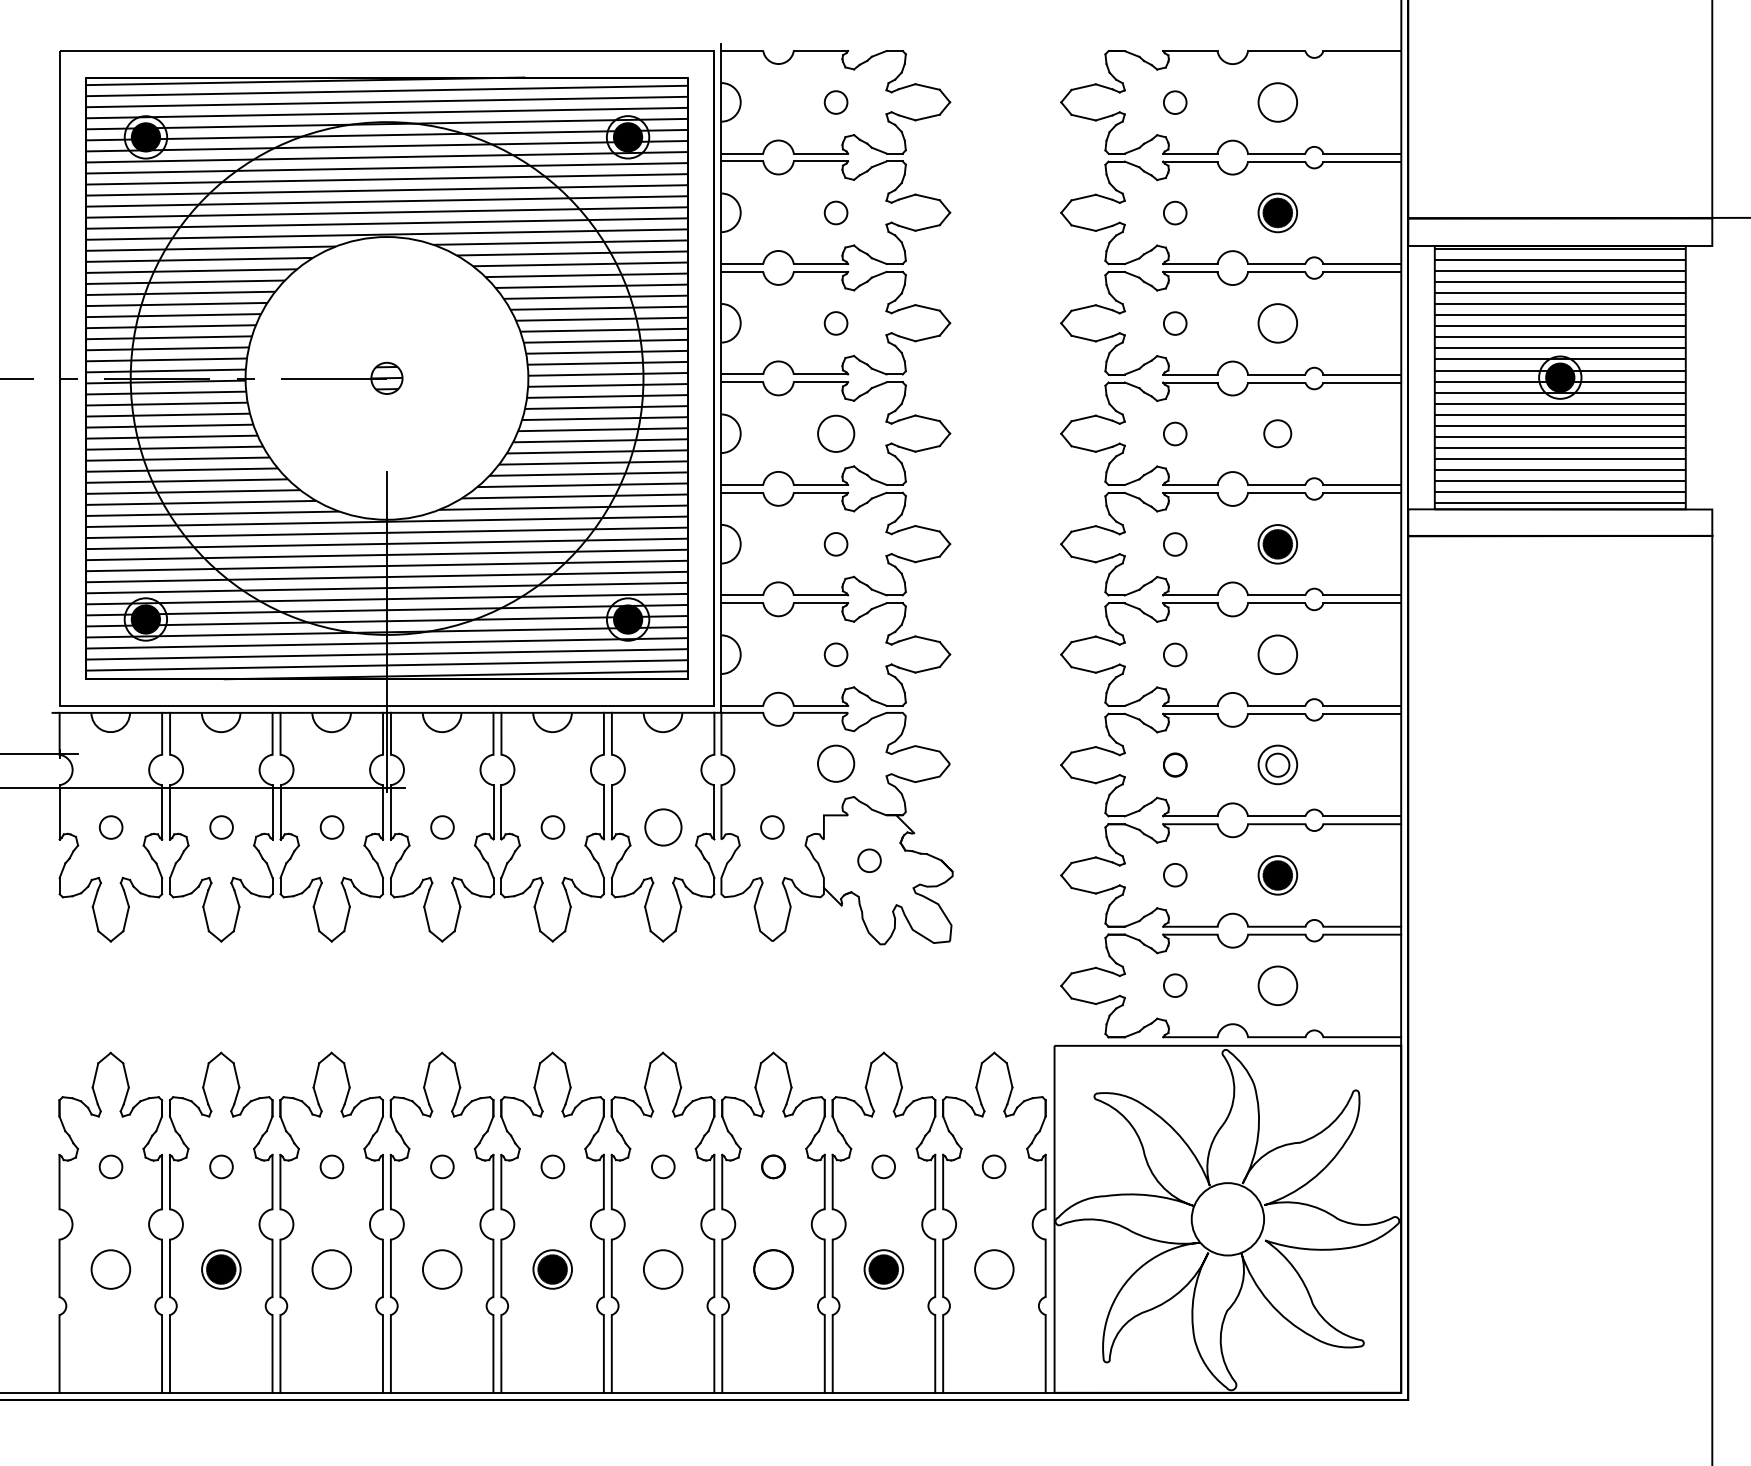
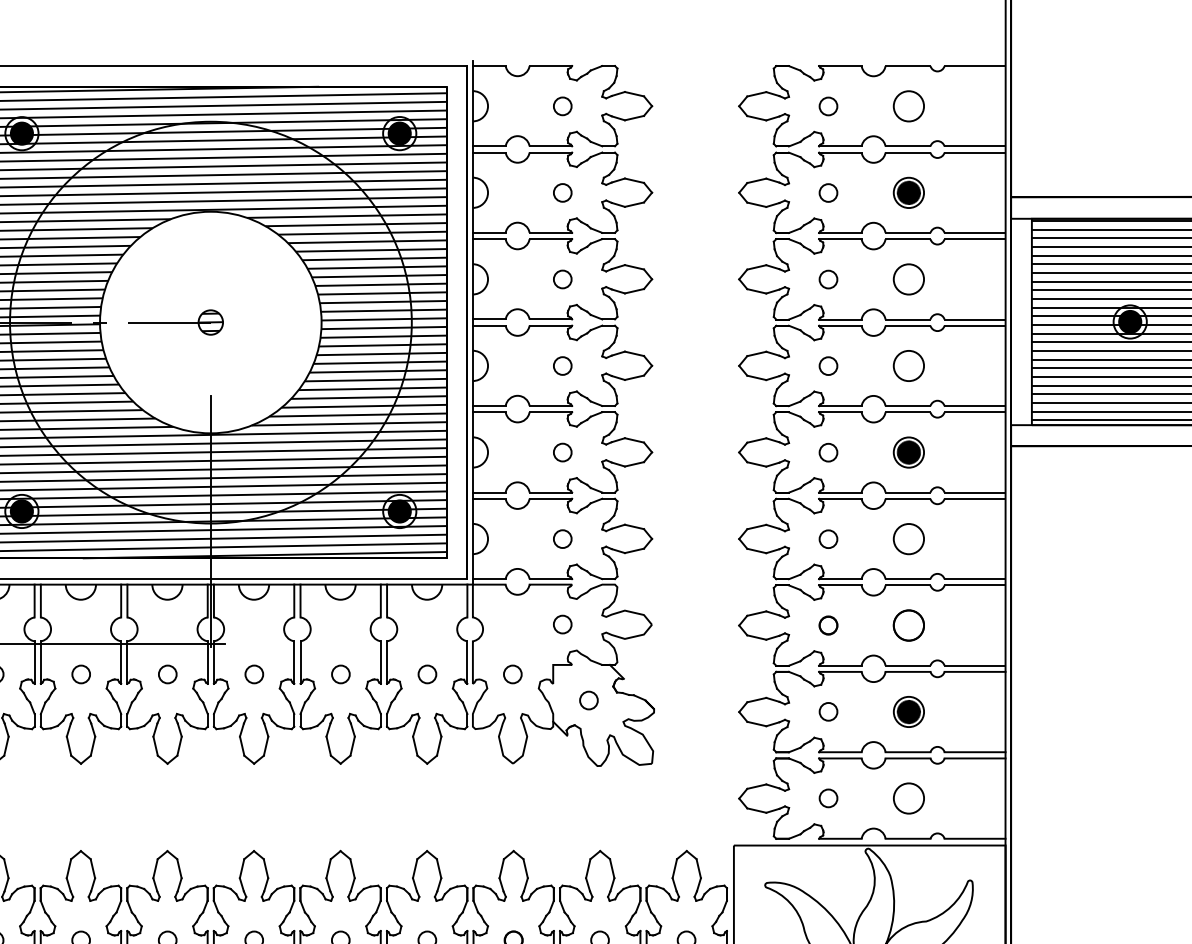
circle: (835, 433) -> (562, 365), size x0.62
circle: (1277, 433) -> (908, 365), size x1.43
circle: (835, 763) -> (562, 624), size x0.62
circle: (1277, 764) -> (908, 625), size x1.67
circle: (663, 827) -> (427, 674), size x0.62

